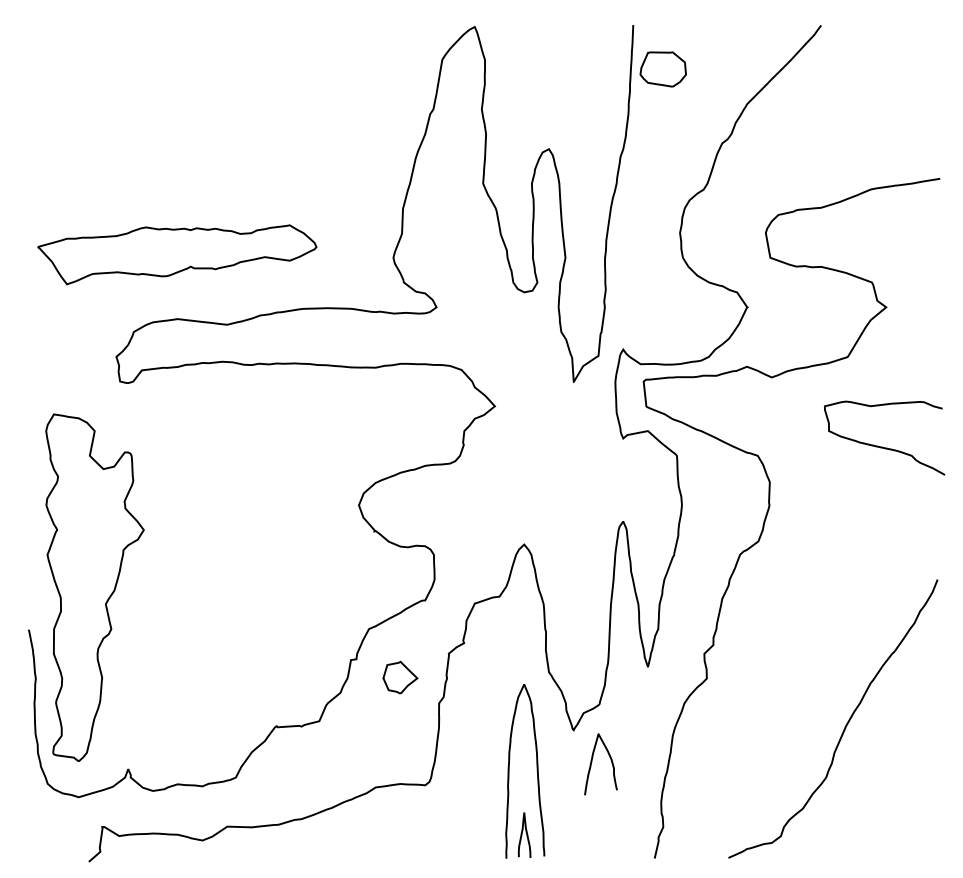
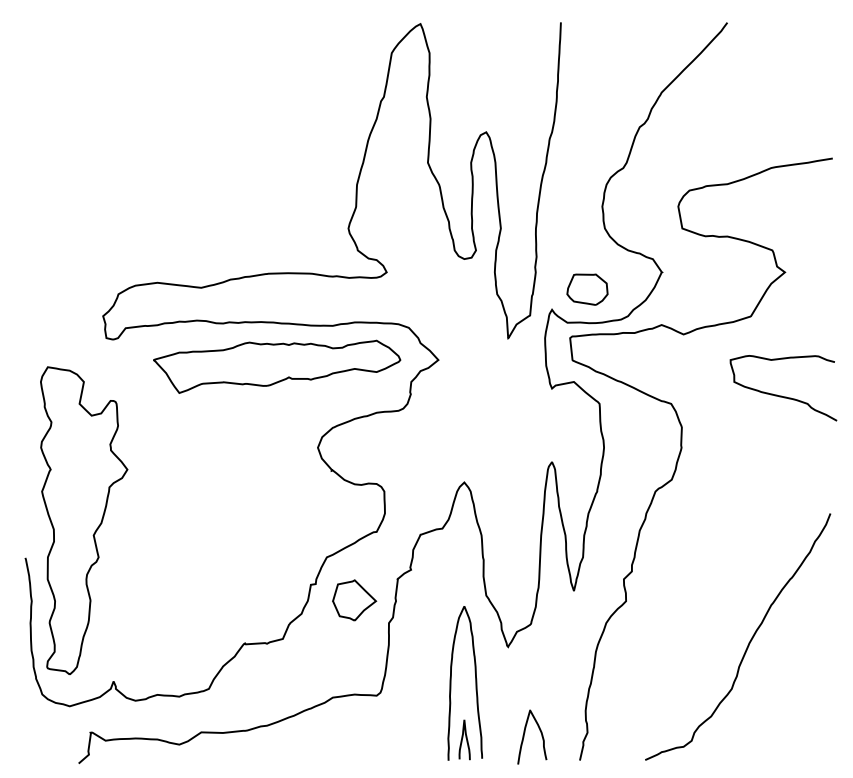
part: (663, 69) -> (587, 289), moved
part: (177, 254) -> (277, 366), moved
part: (400, 677) -> (354, 600), size x1.43
curve: (592, 763) -> (524, 736), moved

